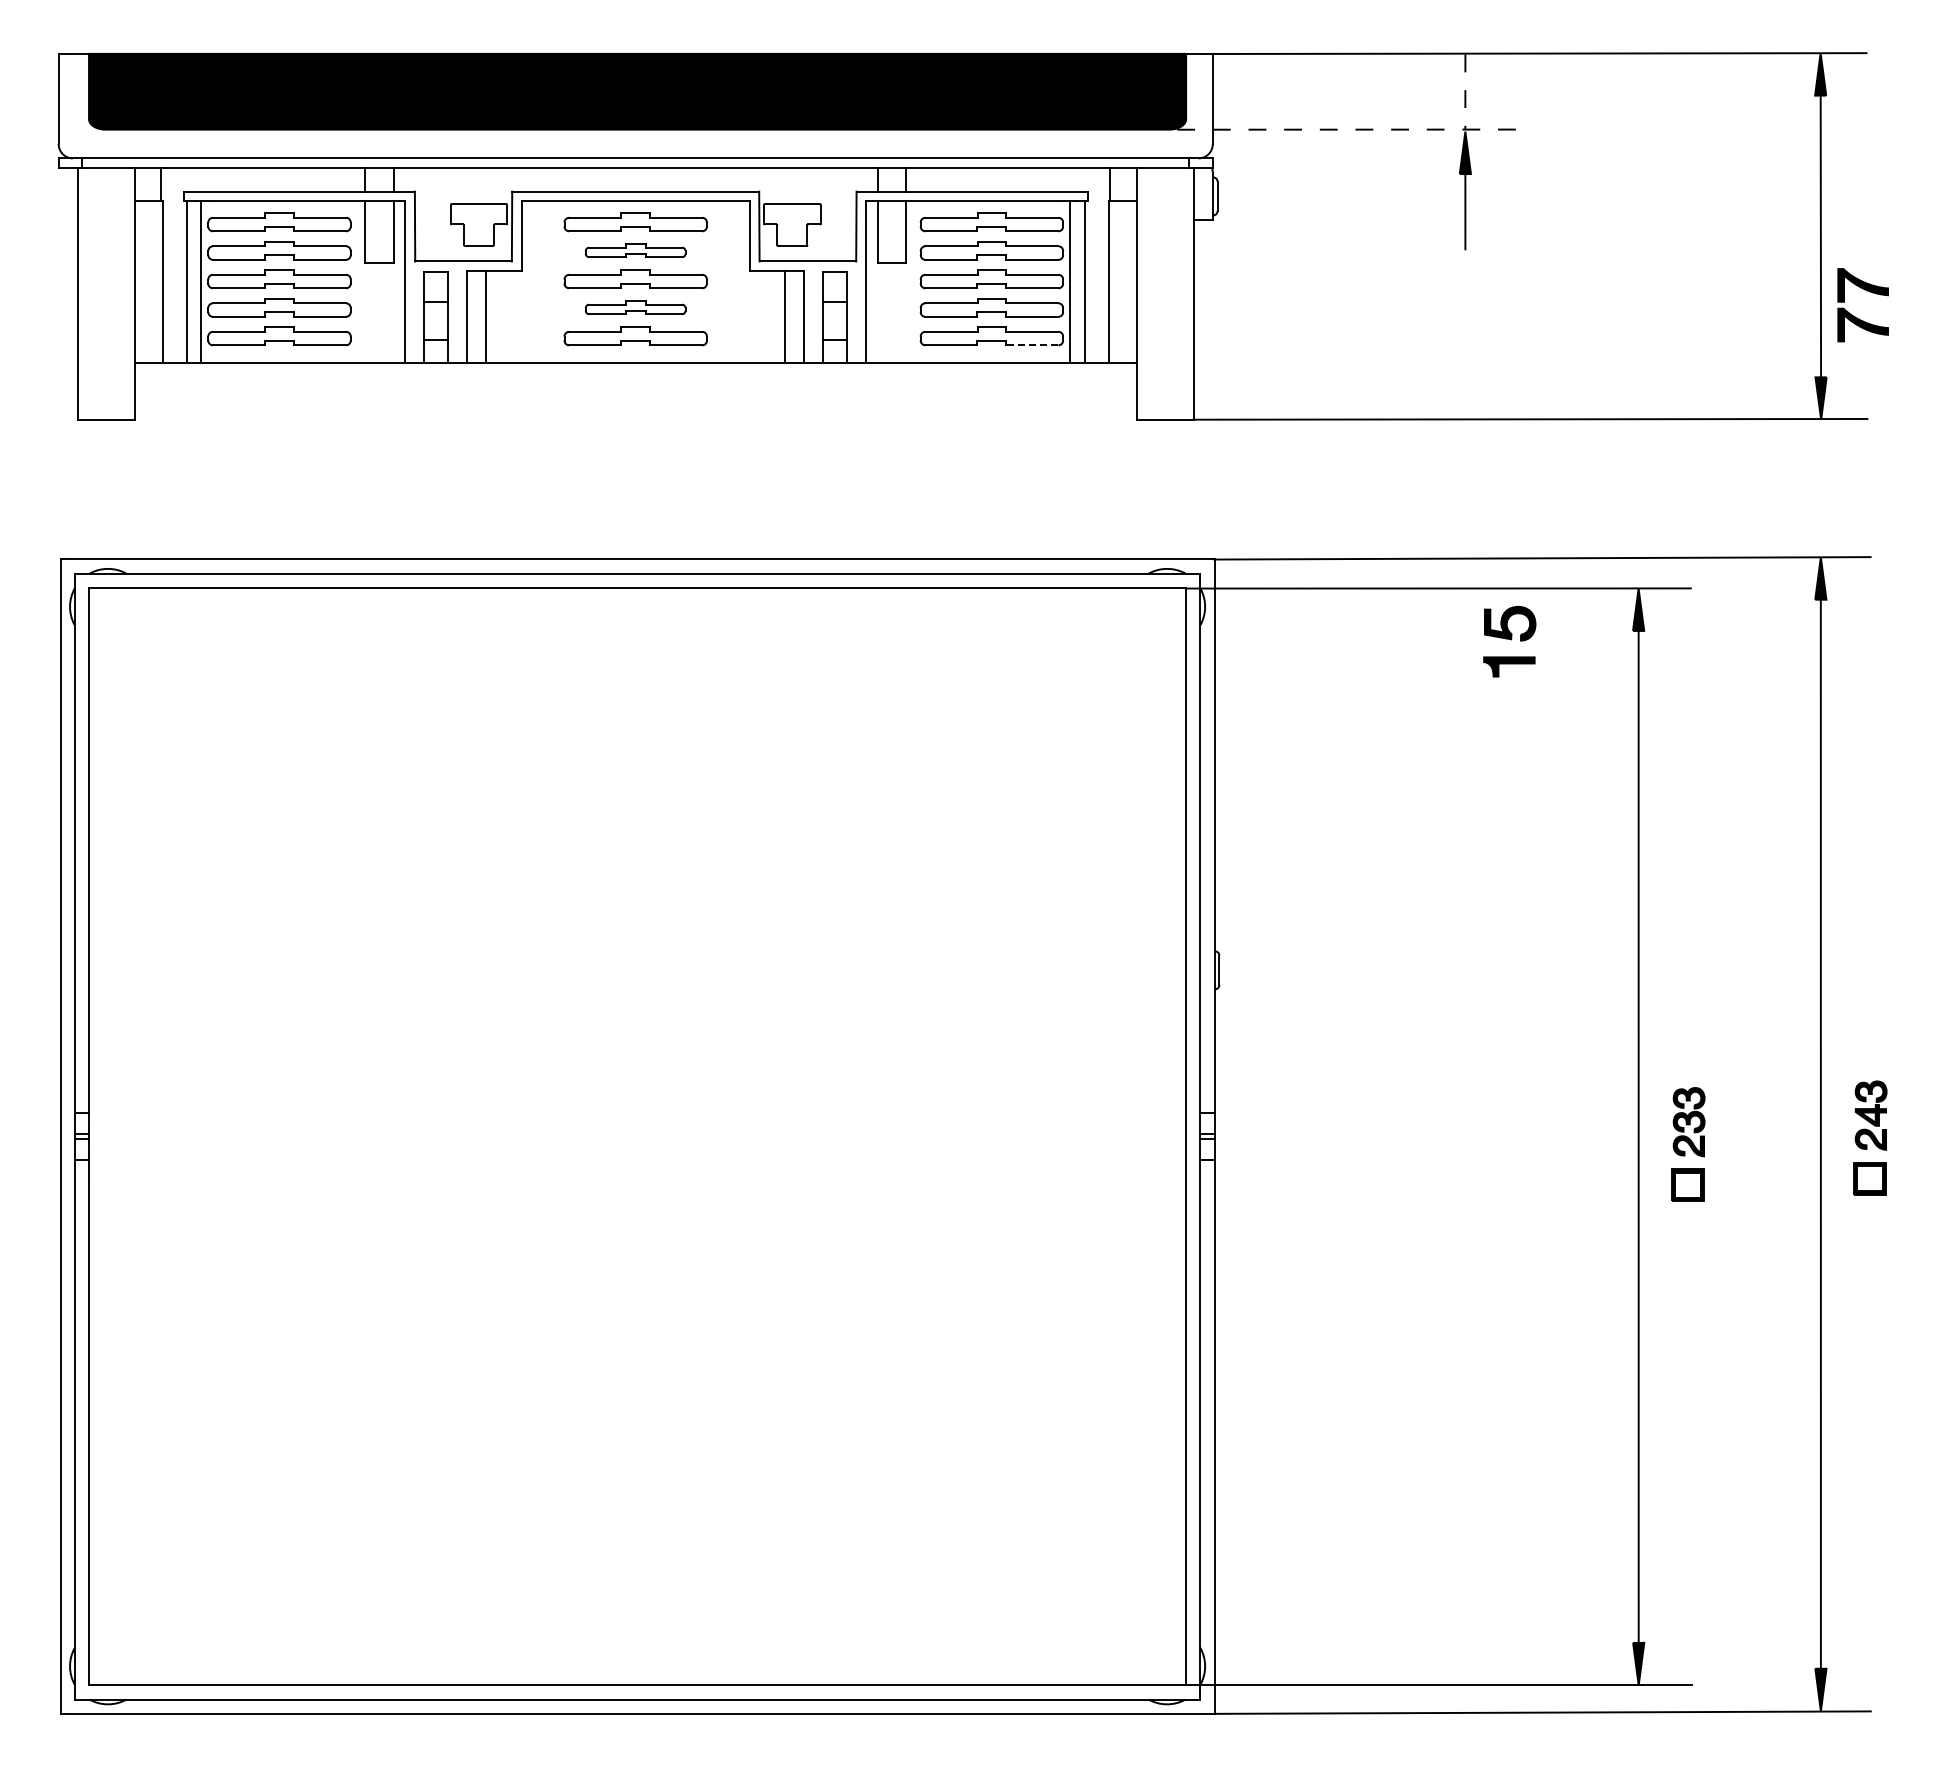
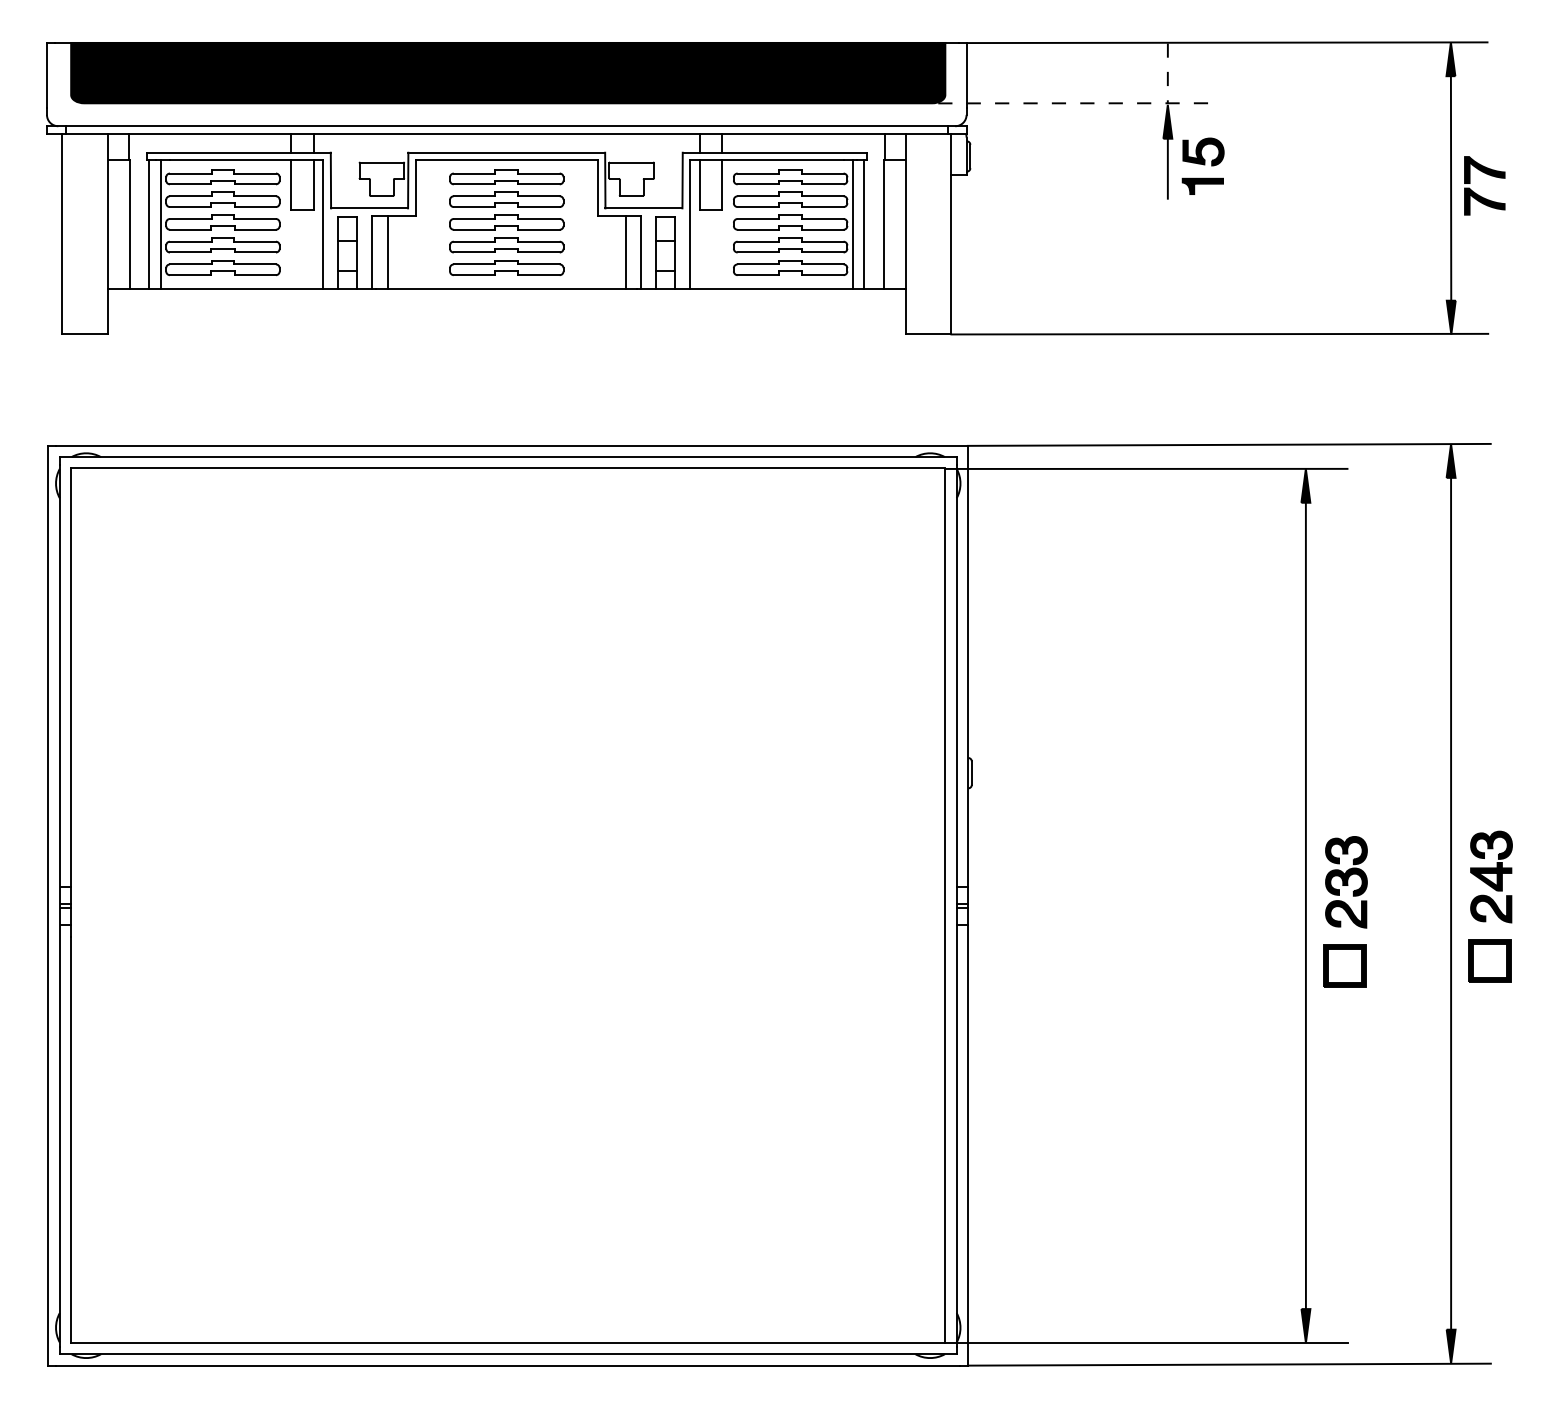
part: (635, 250) -> (506, 199), size x1.43
part: (635, 307) -> (506, 245), size x1.43
part: (1857, 317) -> (1480, 195), moved
line: (1031, 345) -> (822, 275), dashed -> solid
part: (1509, 641) -> (1202, 166), moved
part: (1870, 1137) -> (1490, 906), size x1.67
part: (1688, 1144) -> (1345, 911), size x1.67

